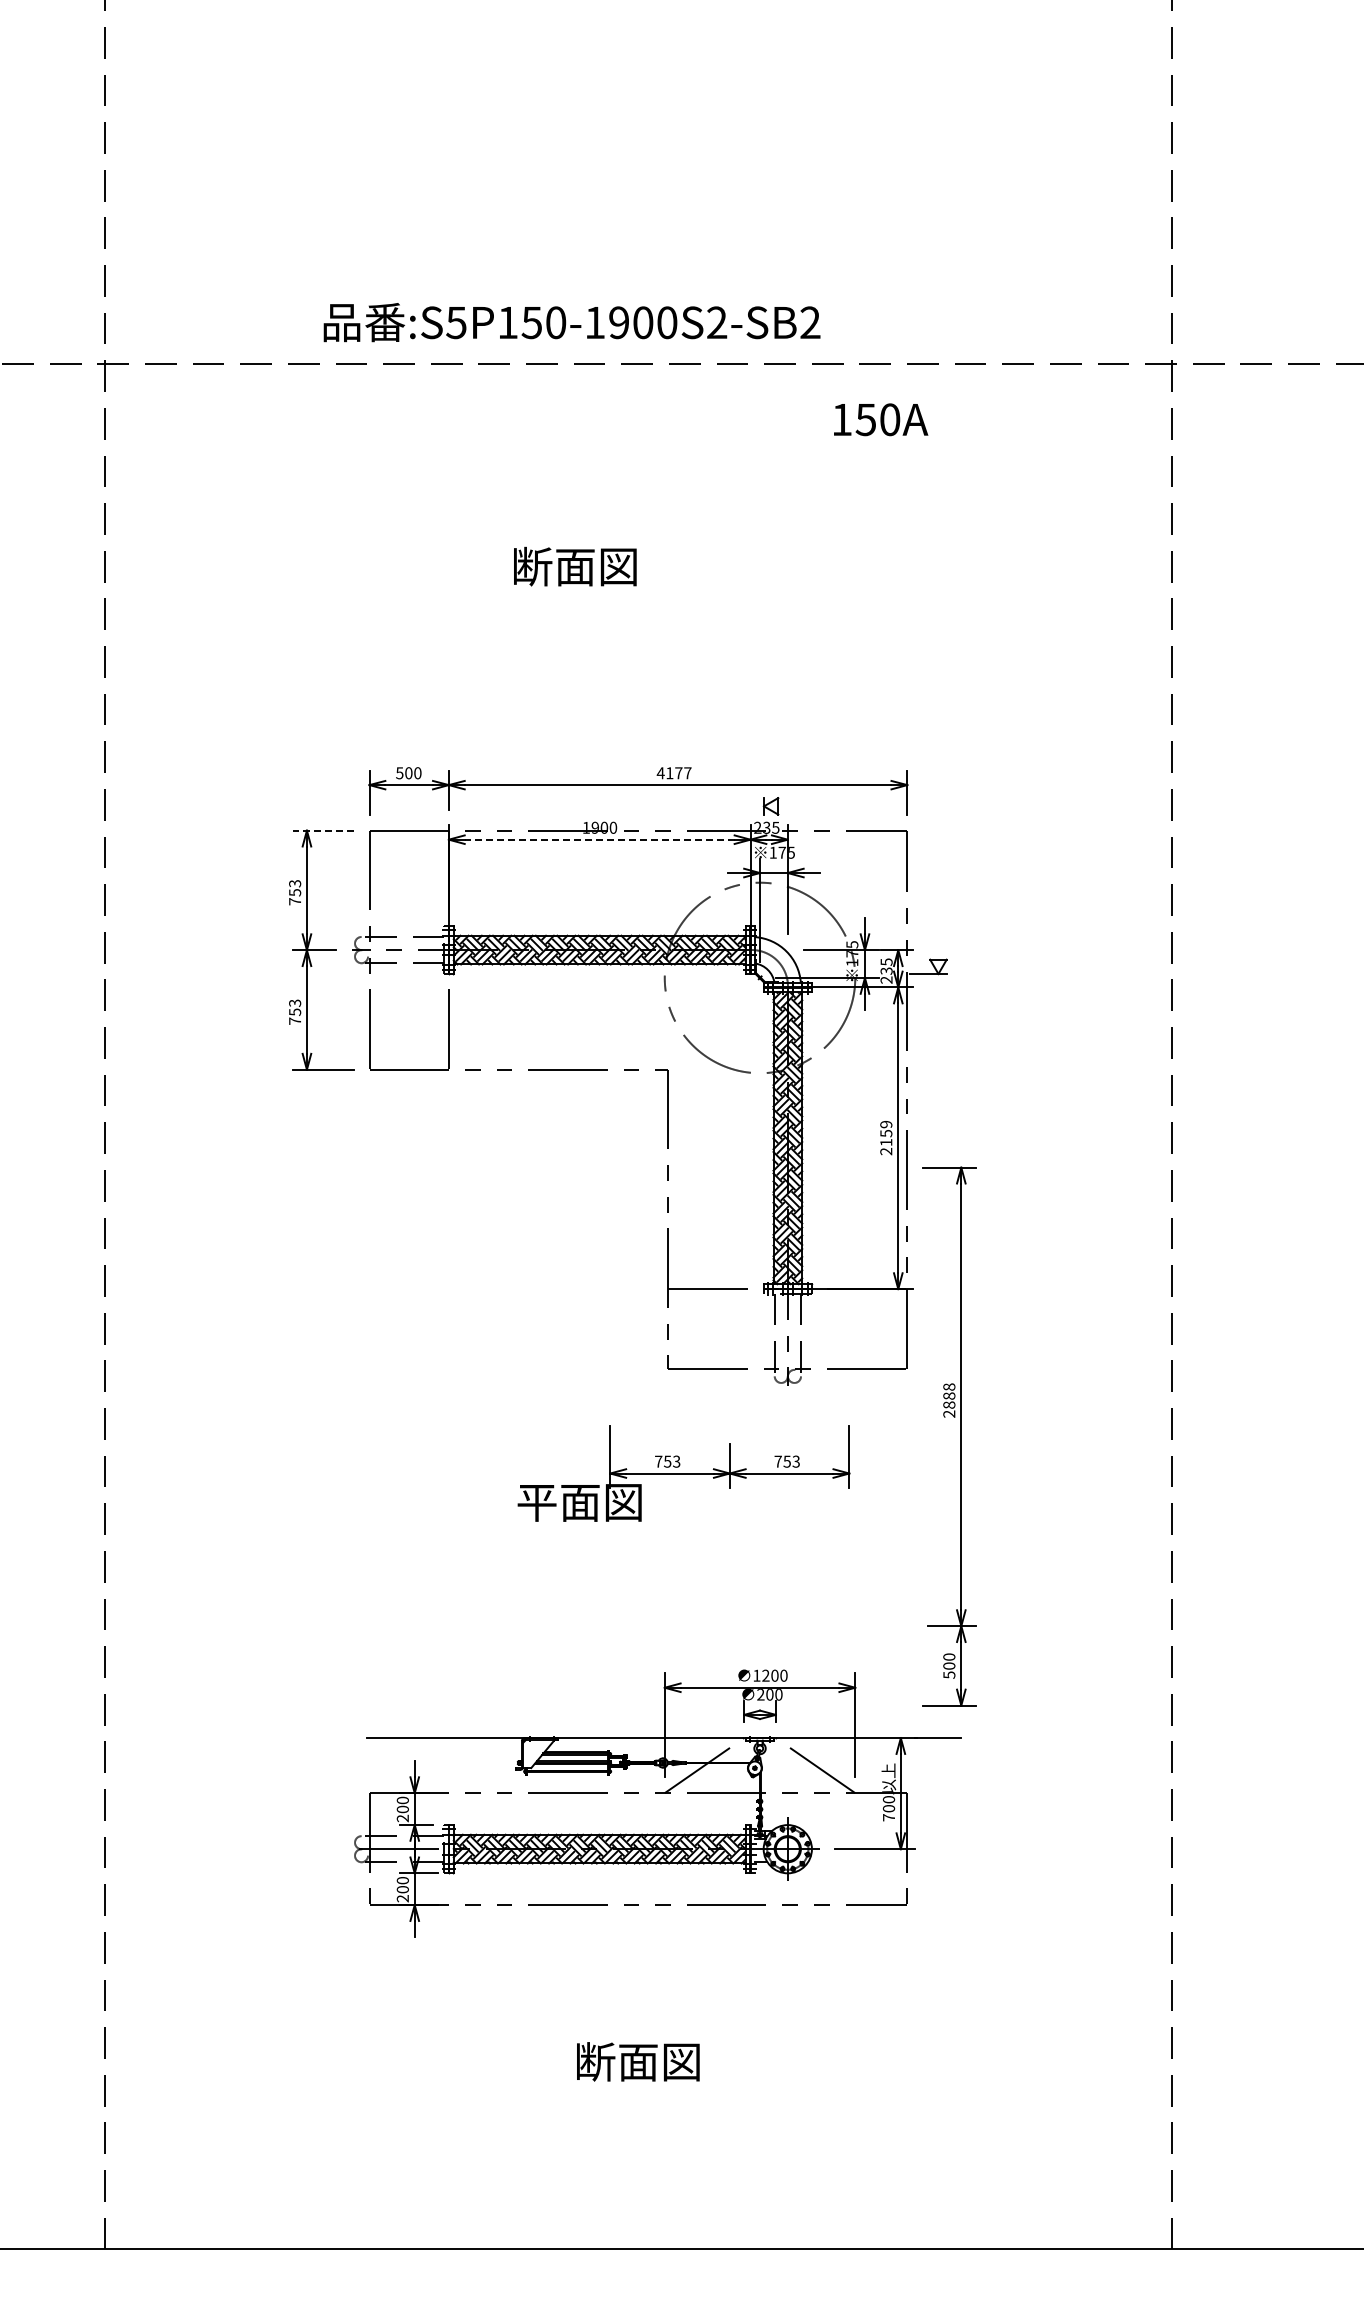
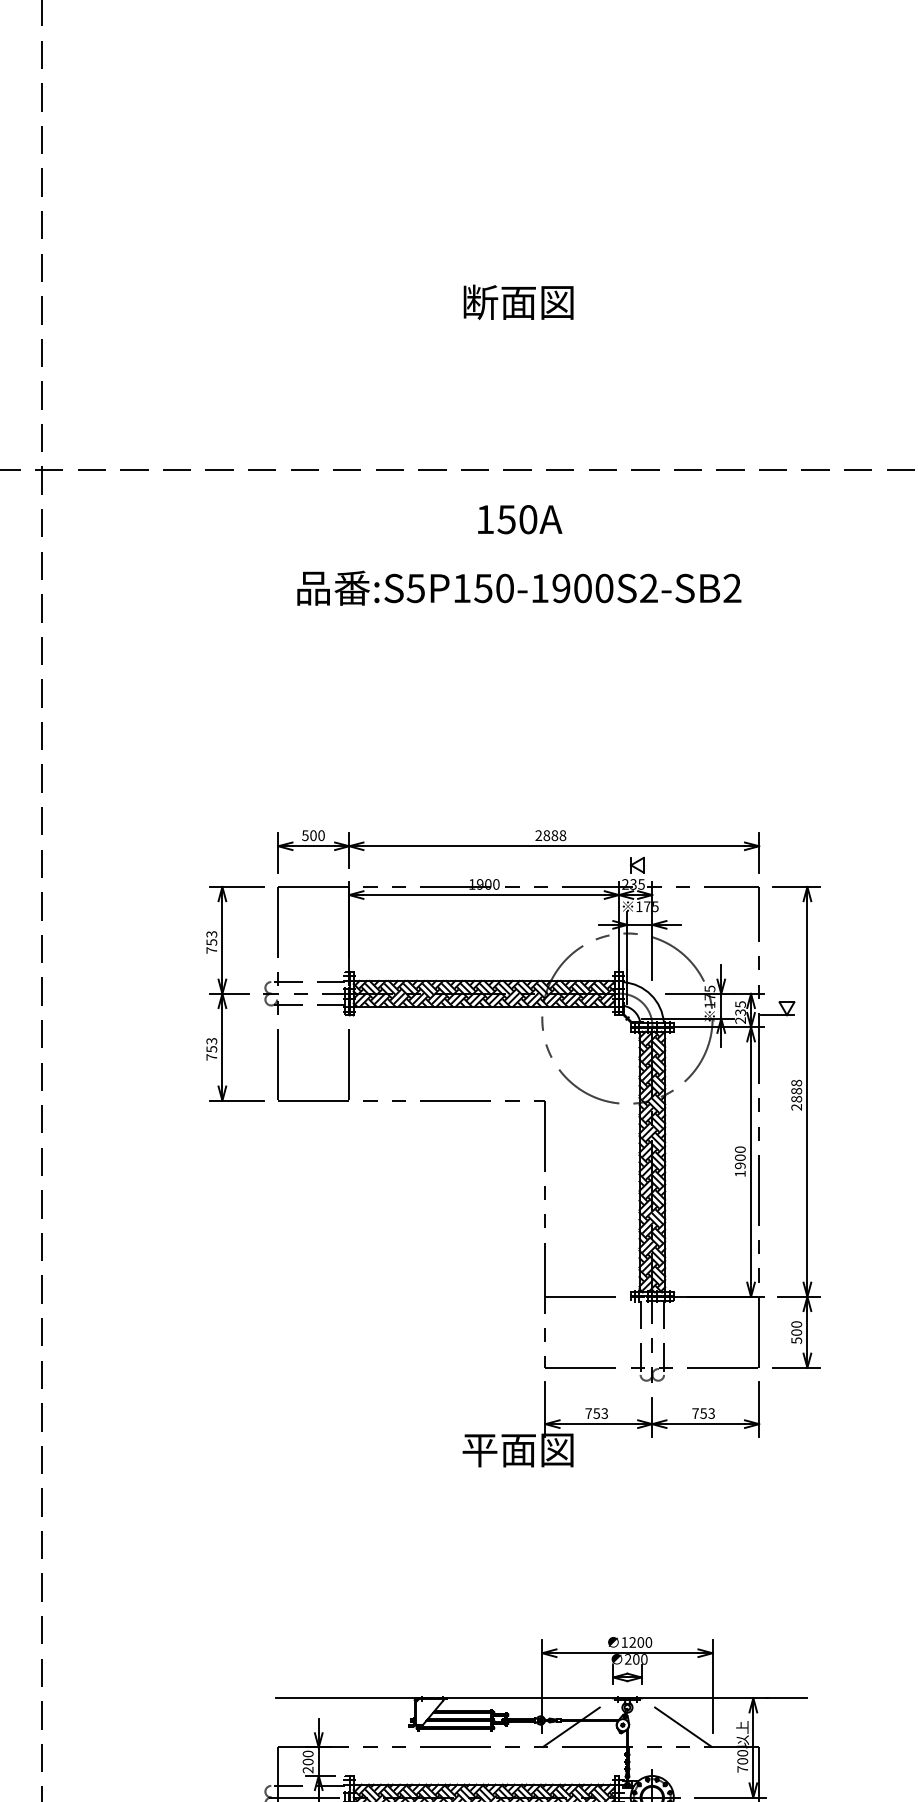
text: (571, 322) -> (518, 588), moved
text: (881, 419) -> (520, 519), moved
text: (575, 566) -> (518, 302), moved
text: (673, 773) -> (550, 835), 4177 -> 2888
line: (322, 830) -> (236, 886), dashed -> solid
line: (599, 839) -> (483, 894), dashed -> solid
text: (886, 1137) -> (740, 1161), 2159 -> 1900
part: (960, 1436) -> (806, 1127), moved
part: (683, 1473) -> (610, 1424), moved

